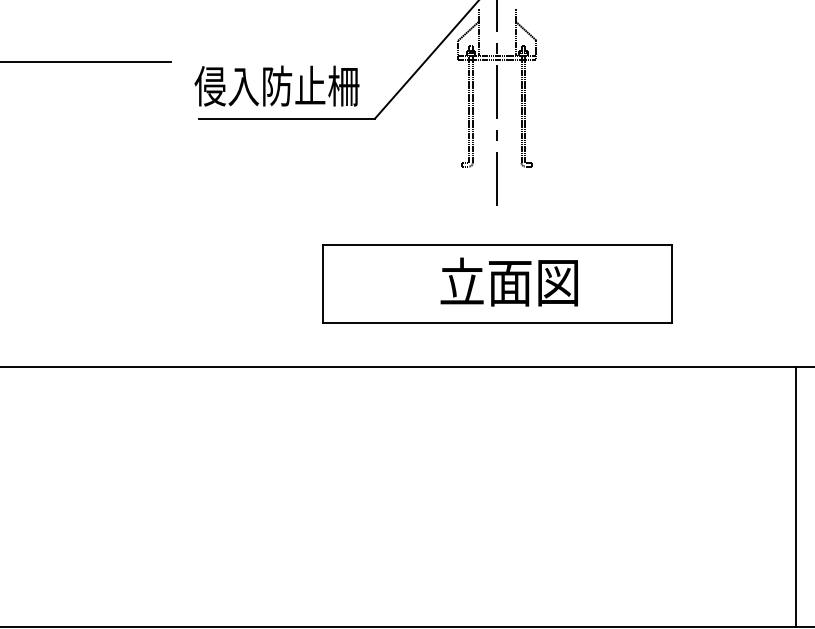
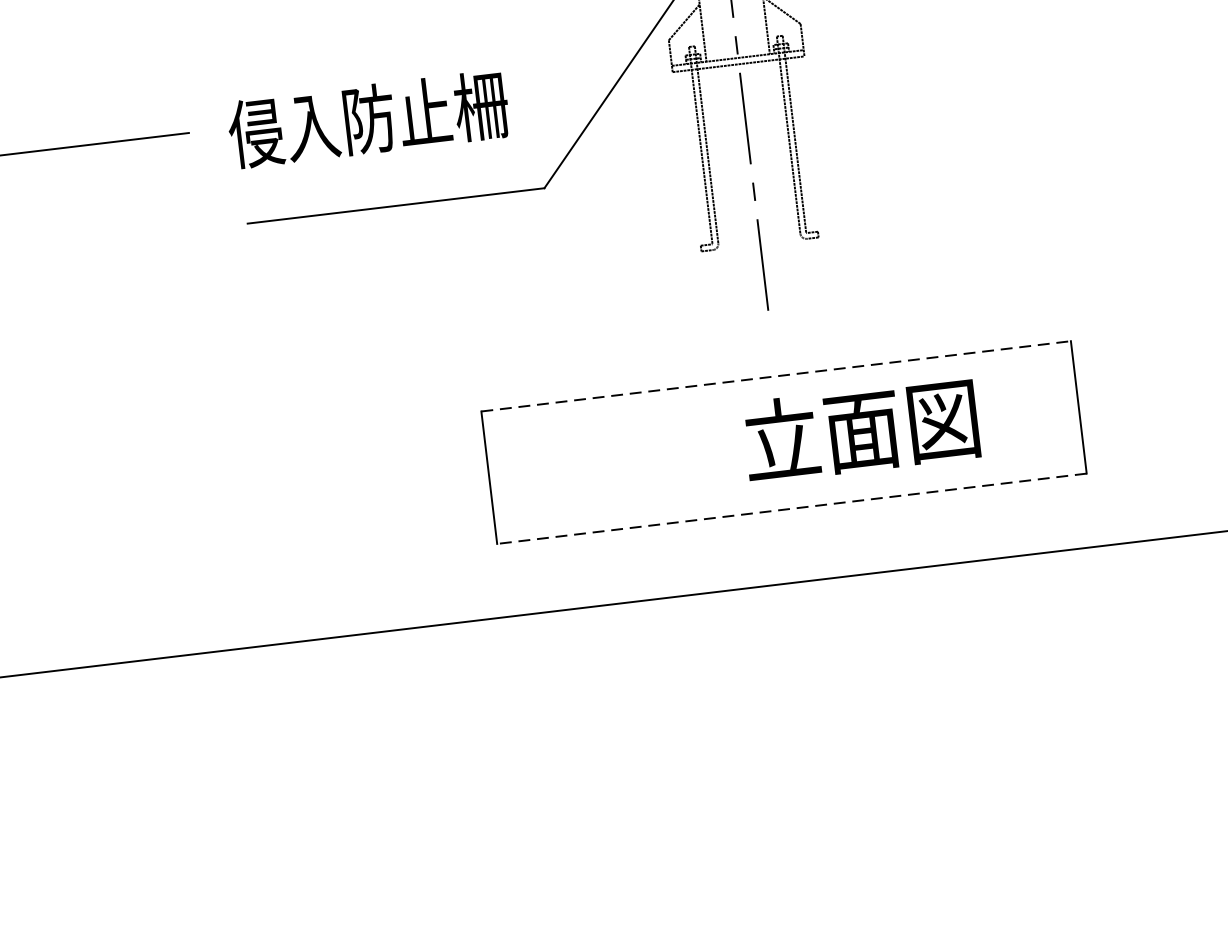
text: (276, 85) -> (367, 118), moved
line: (497, 244) -> (776, 375), solid -> dashed
text: (508, 281) -> (859, 429), moved
line: (497, 323) -> (792, 509), solid -> dashed

